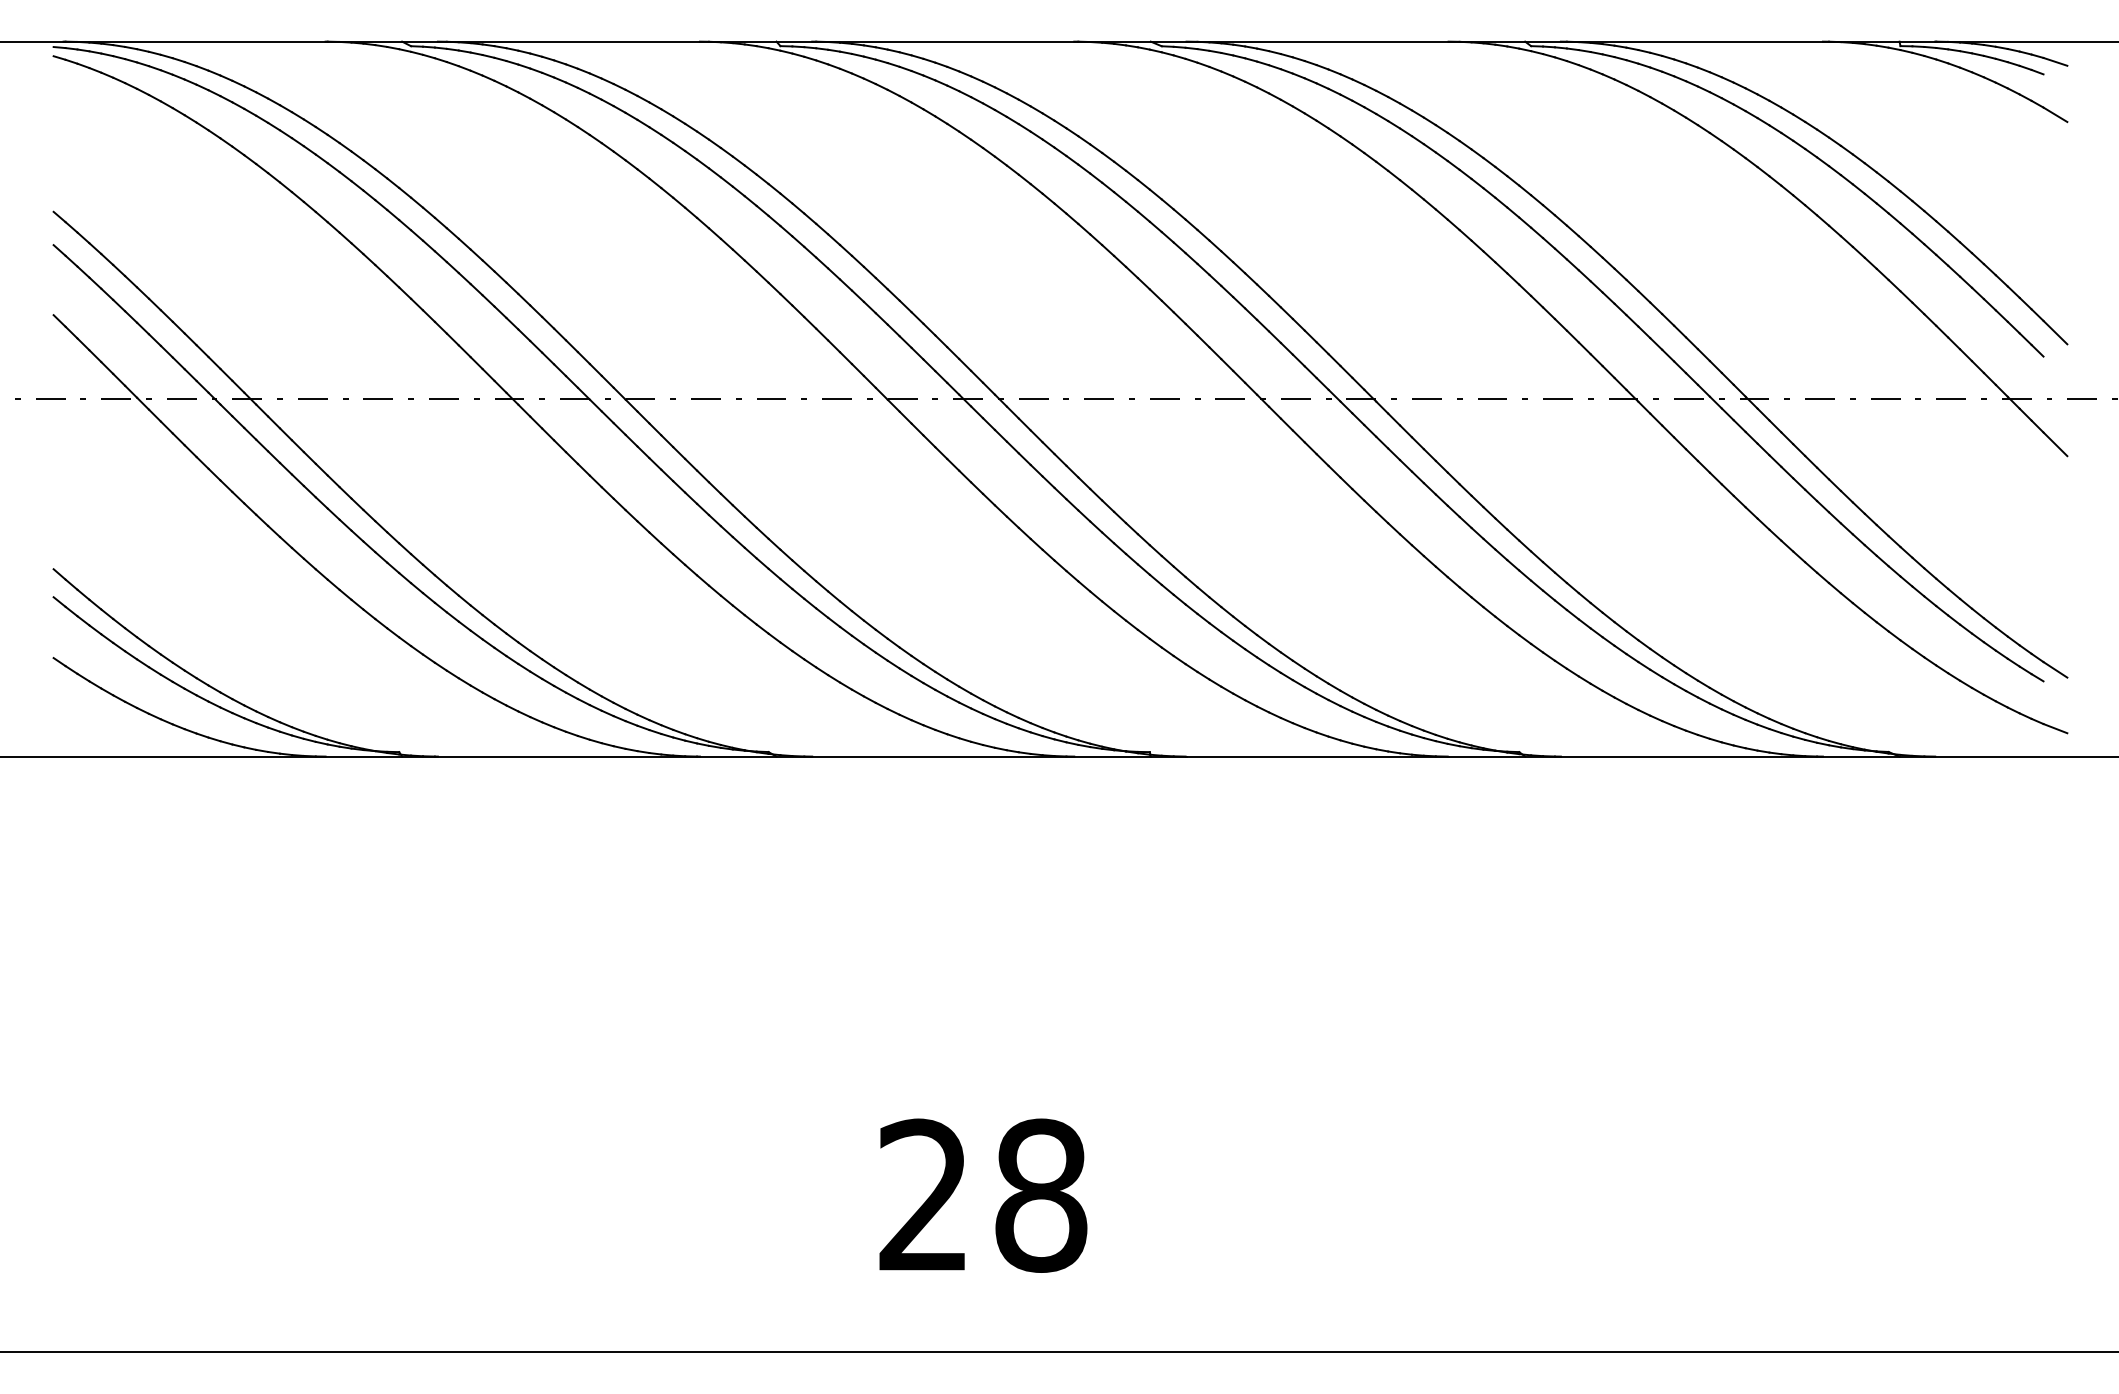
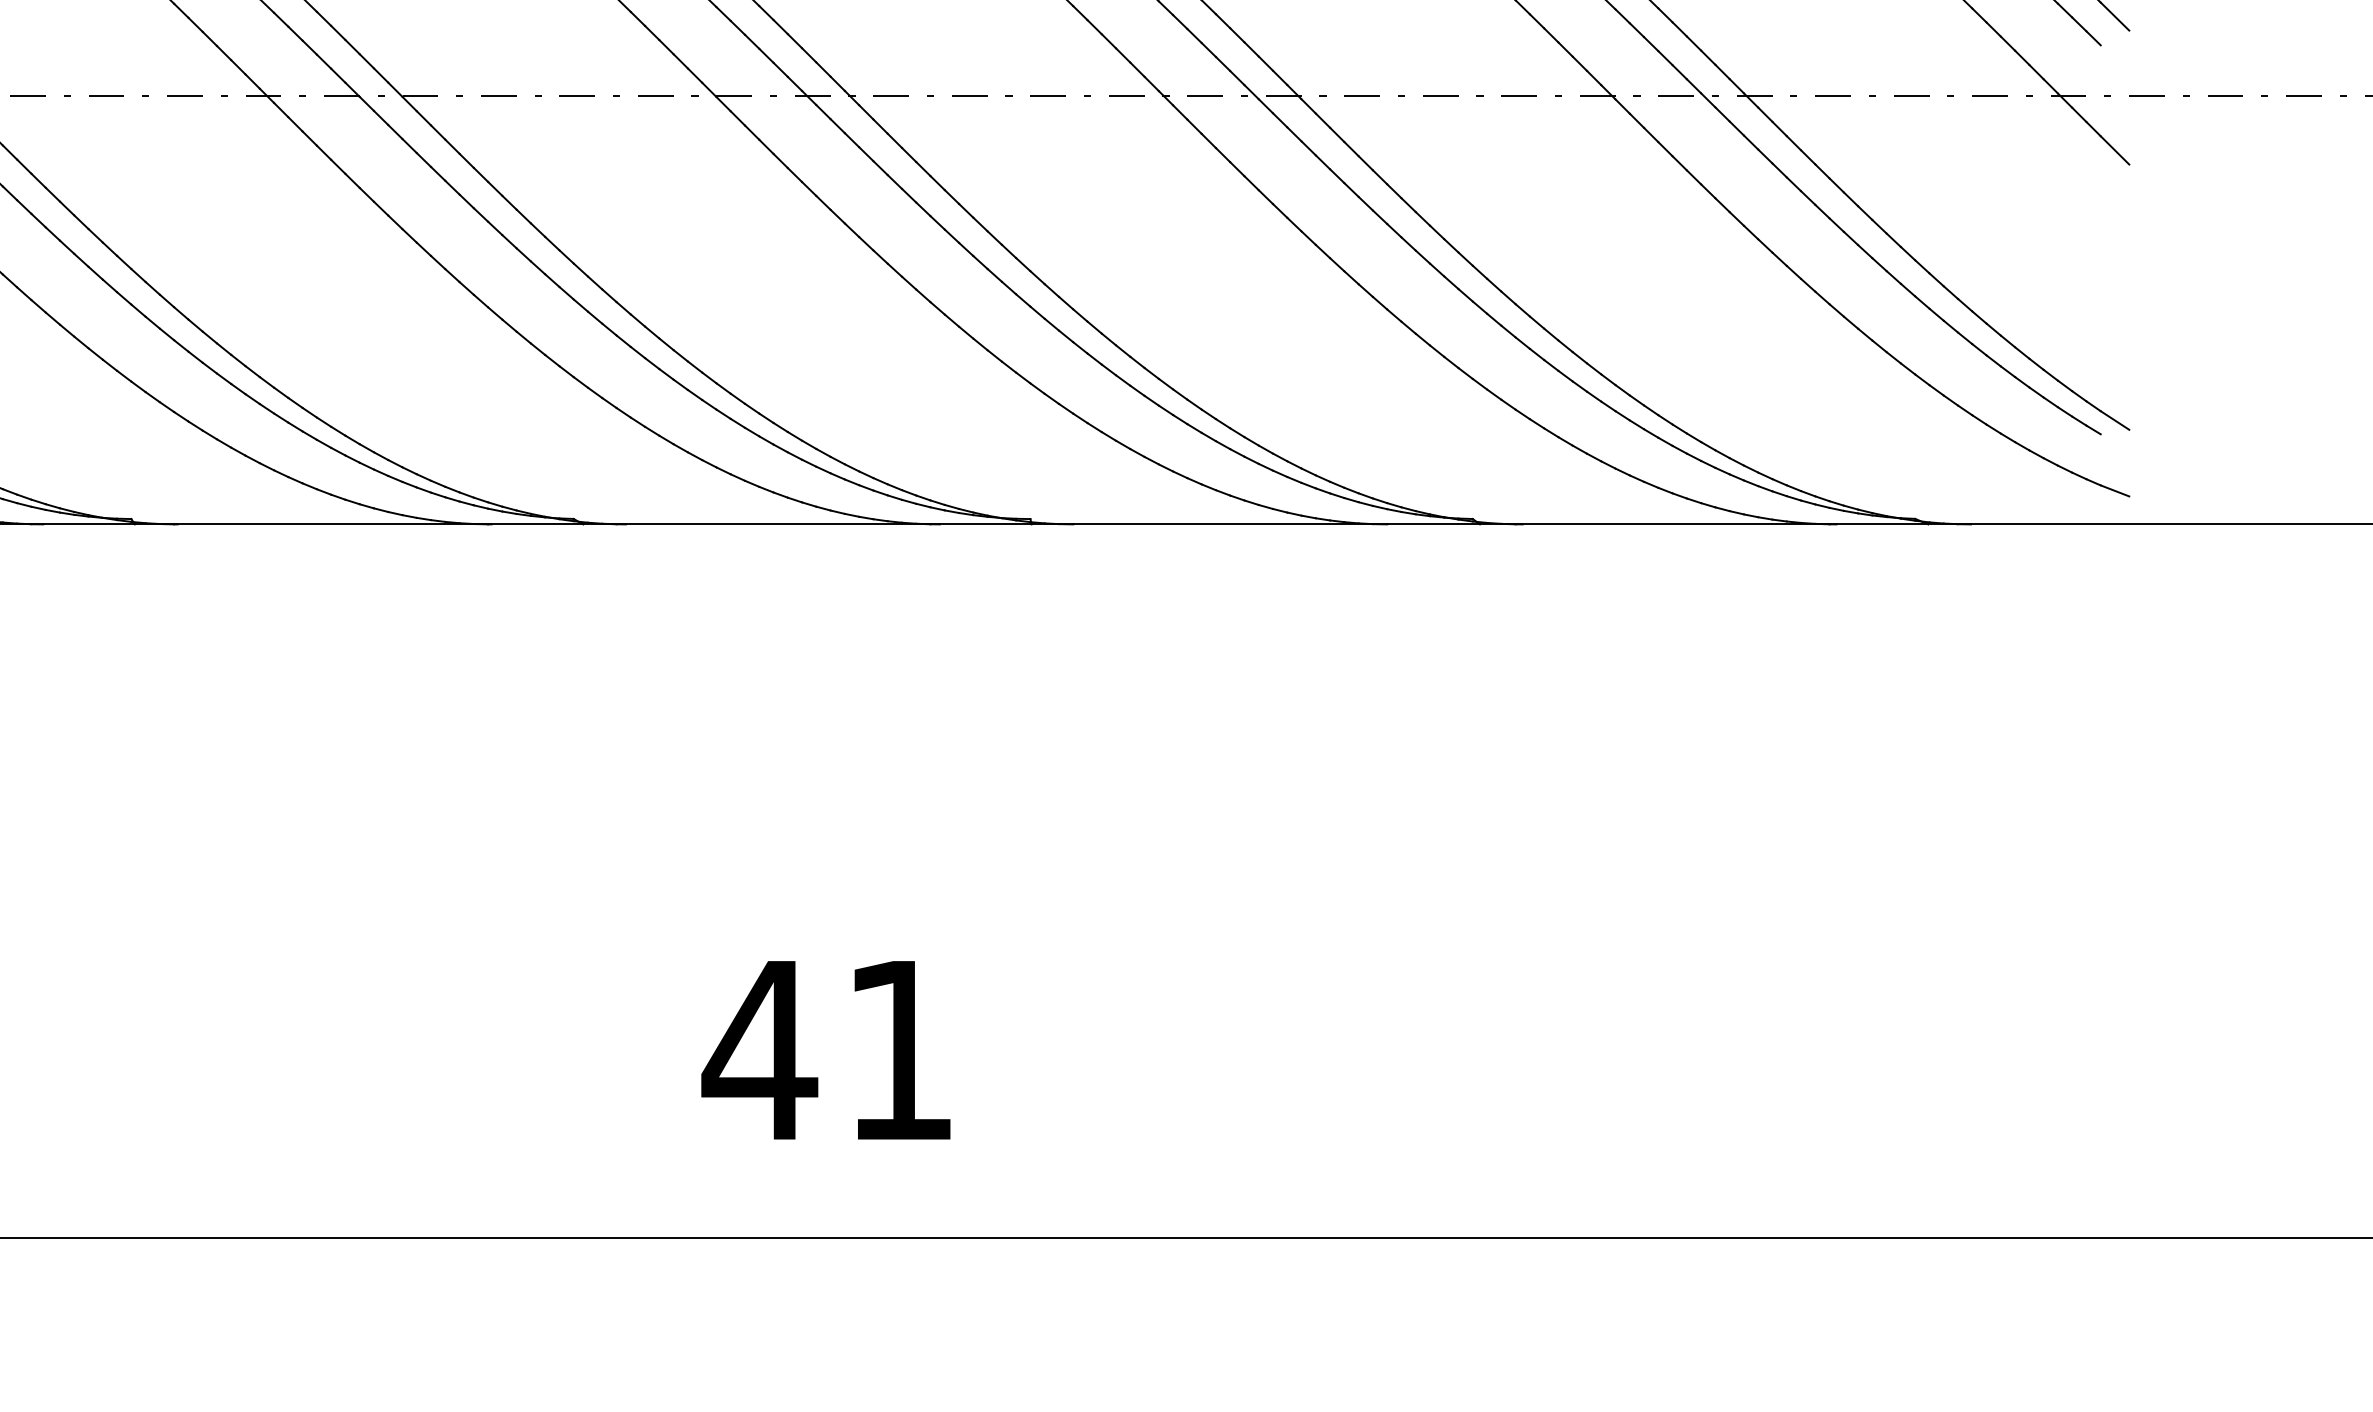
text: (981, 1195) -> (828, 1050), 28 -> 41

